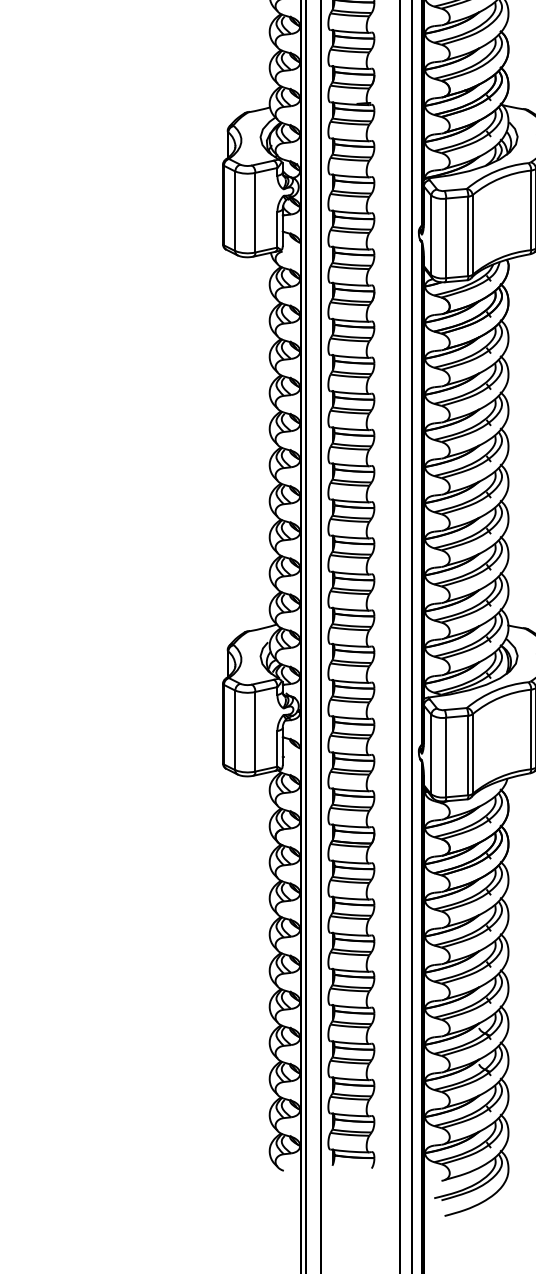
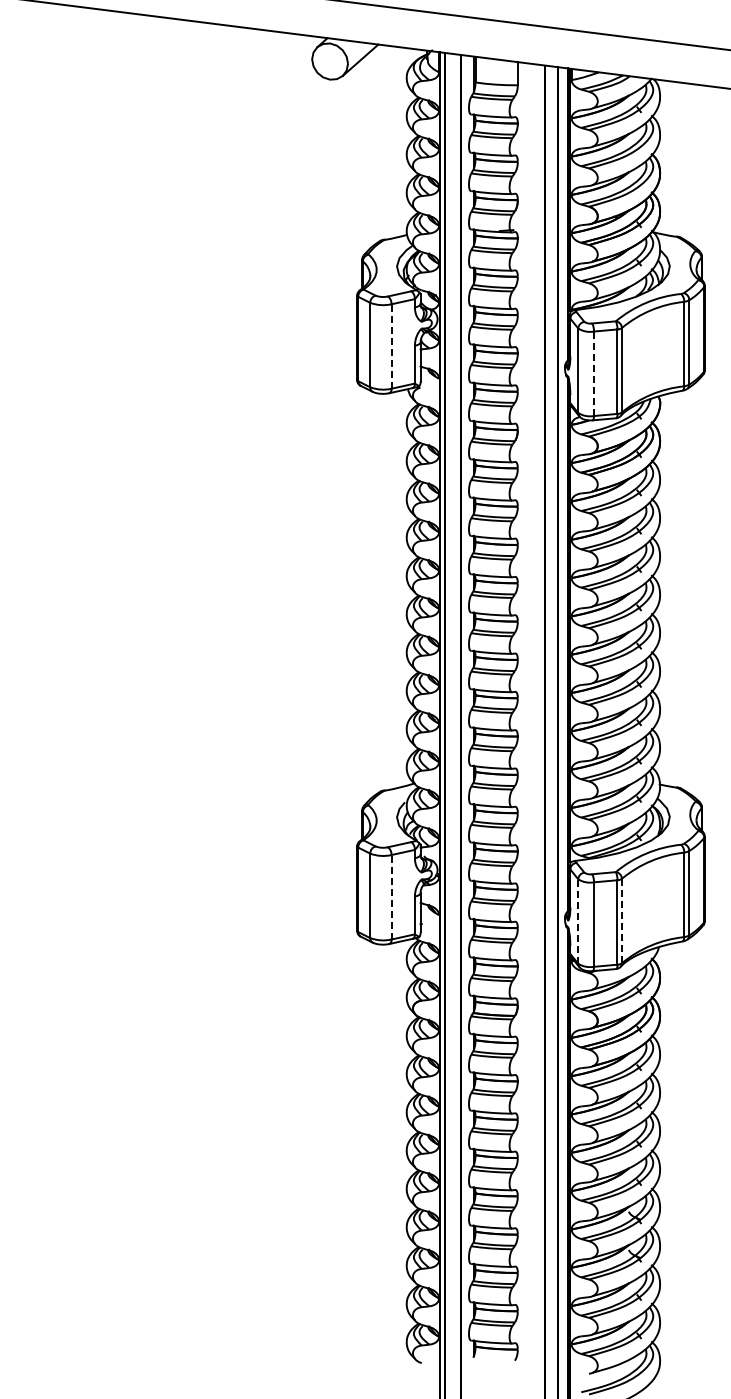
line: (255, 212) -> (391, 346), solid -> dashed
line: (445, 238) -> (593, 373), solid -> dashed
line: (255, 731) -> (391, 896), solid -> dashed
line: (431, 754) -> (578, 921), solid -> dashed
line: (472, 754) -> (621, 921), solid -> dashed

